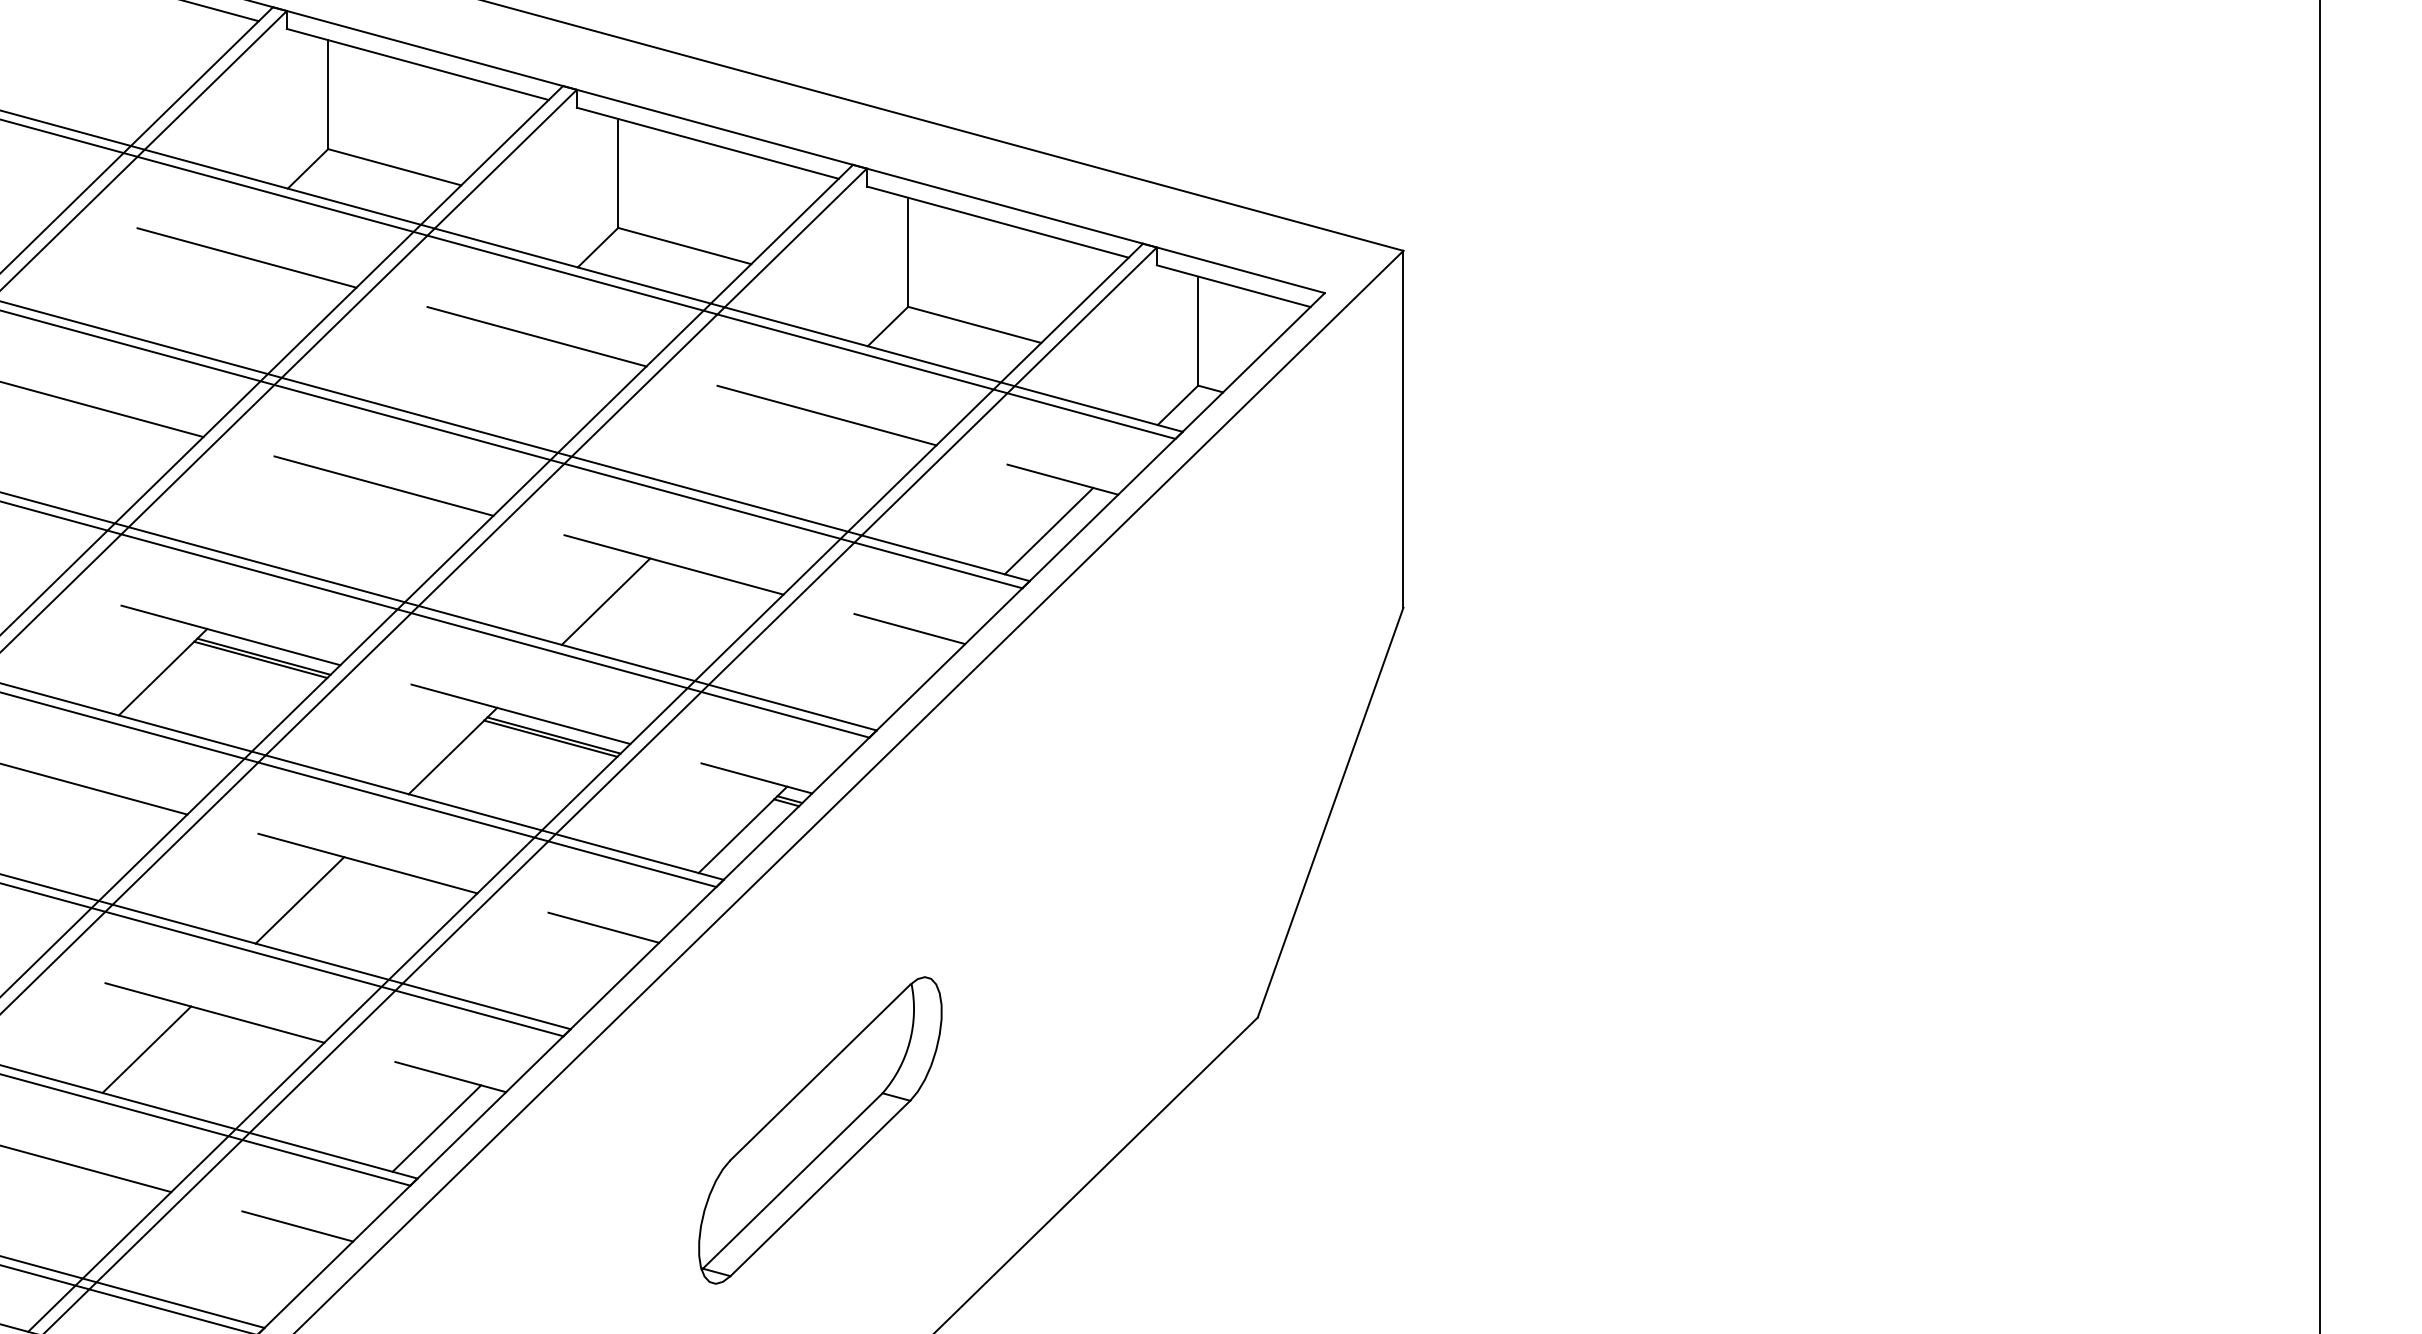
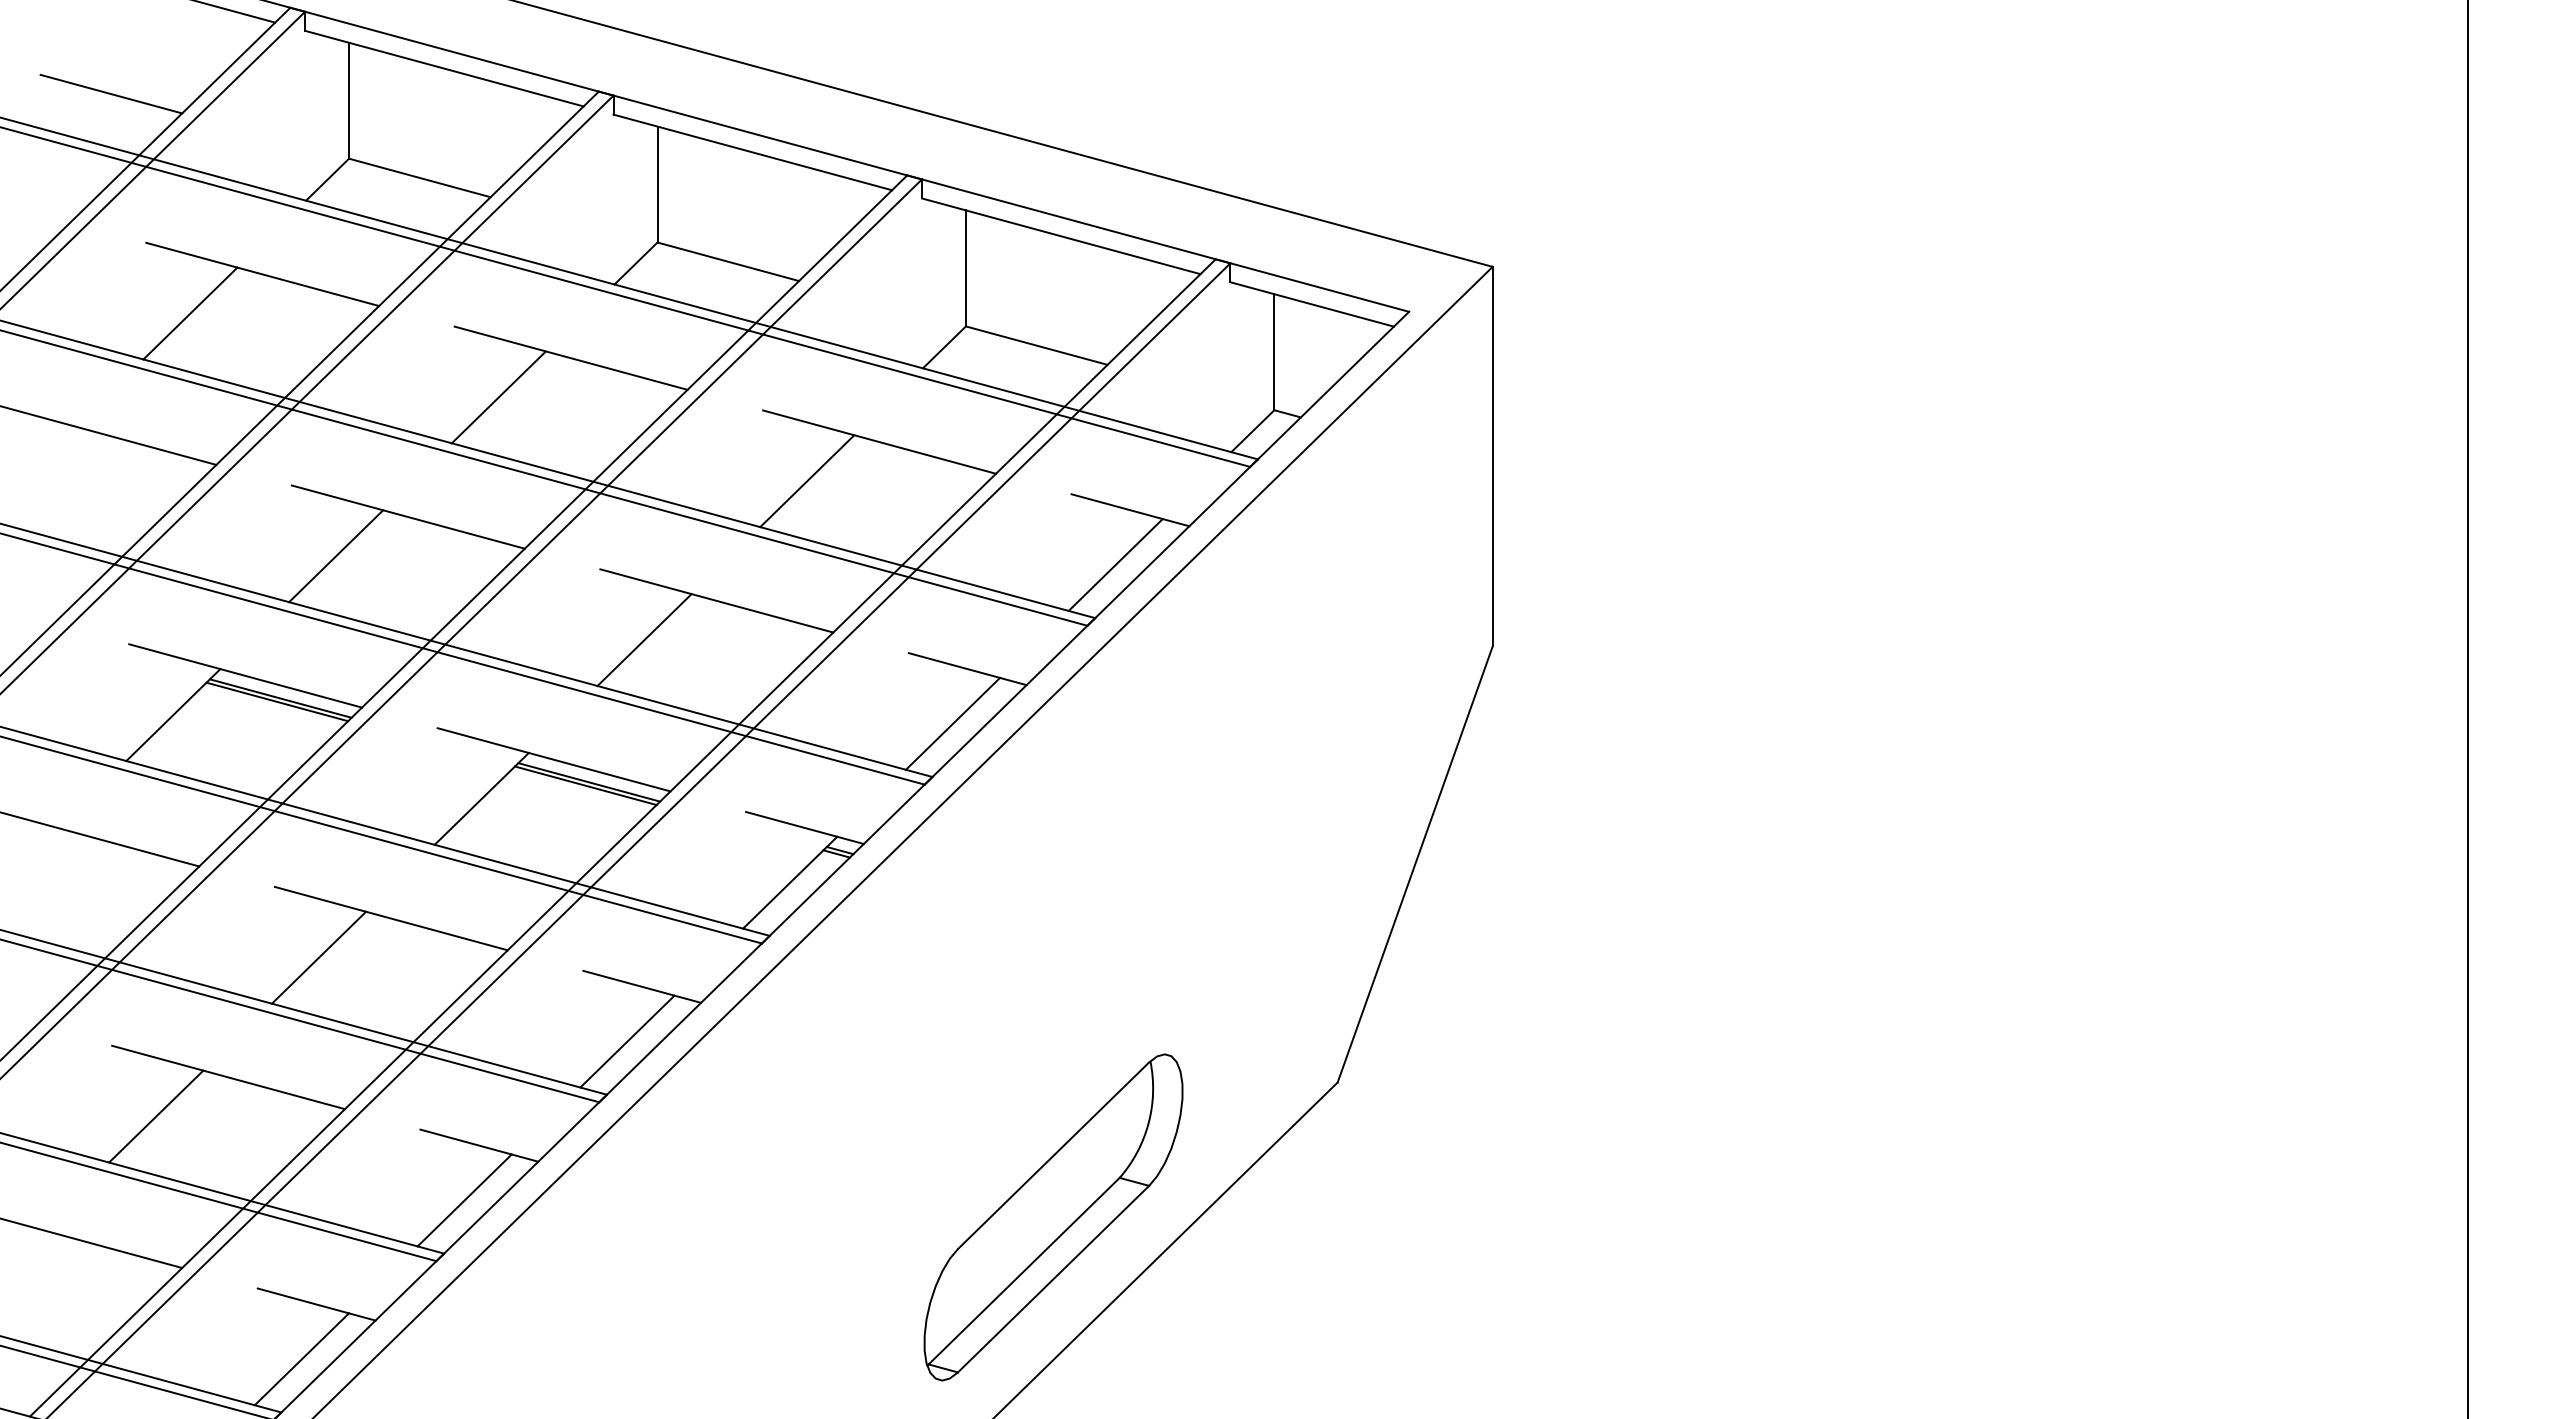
line: (104, 87) -> (111, 93), added
line: (179, 294) -> (190, 313), added
line: (468, 373) -> (498, 397), added
line: (759, 452) -> (807, 481), added
line: (316, 523) -> (336, 556), added
line: (895, 680) -> (952, 723), added
line: (589, 979) -> (627, 1041), added
part: (820, 1130) -> (1053, 1217), moved
line: (283, 1278) -> (301, 1359), added

